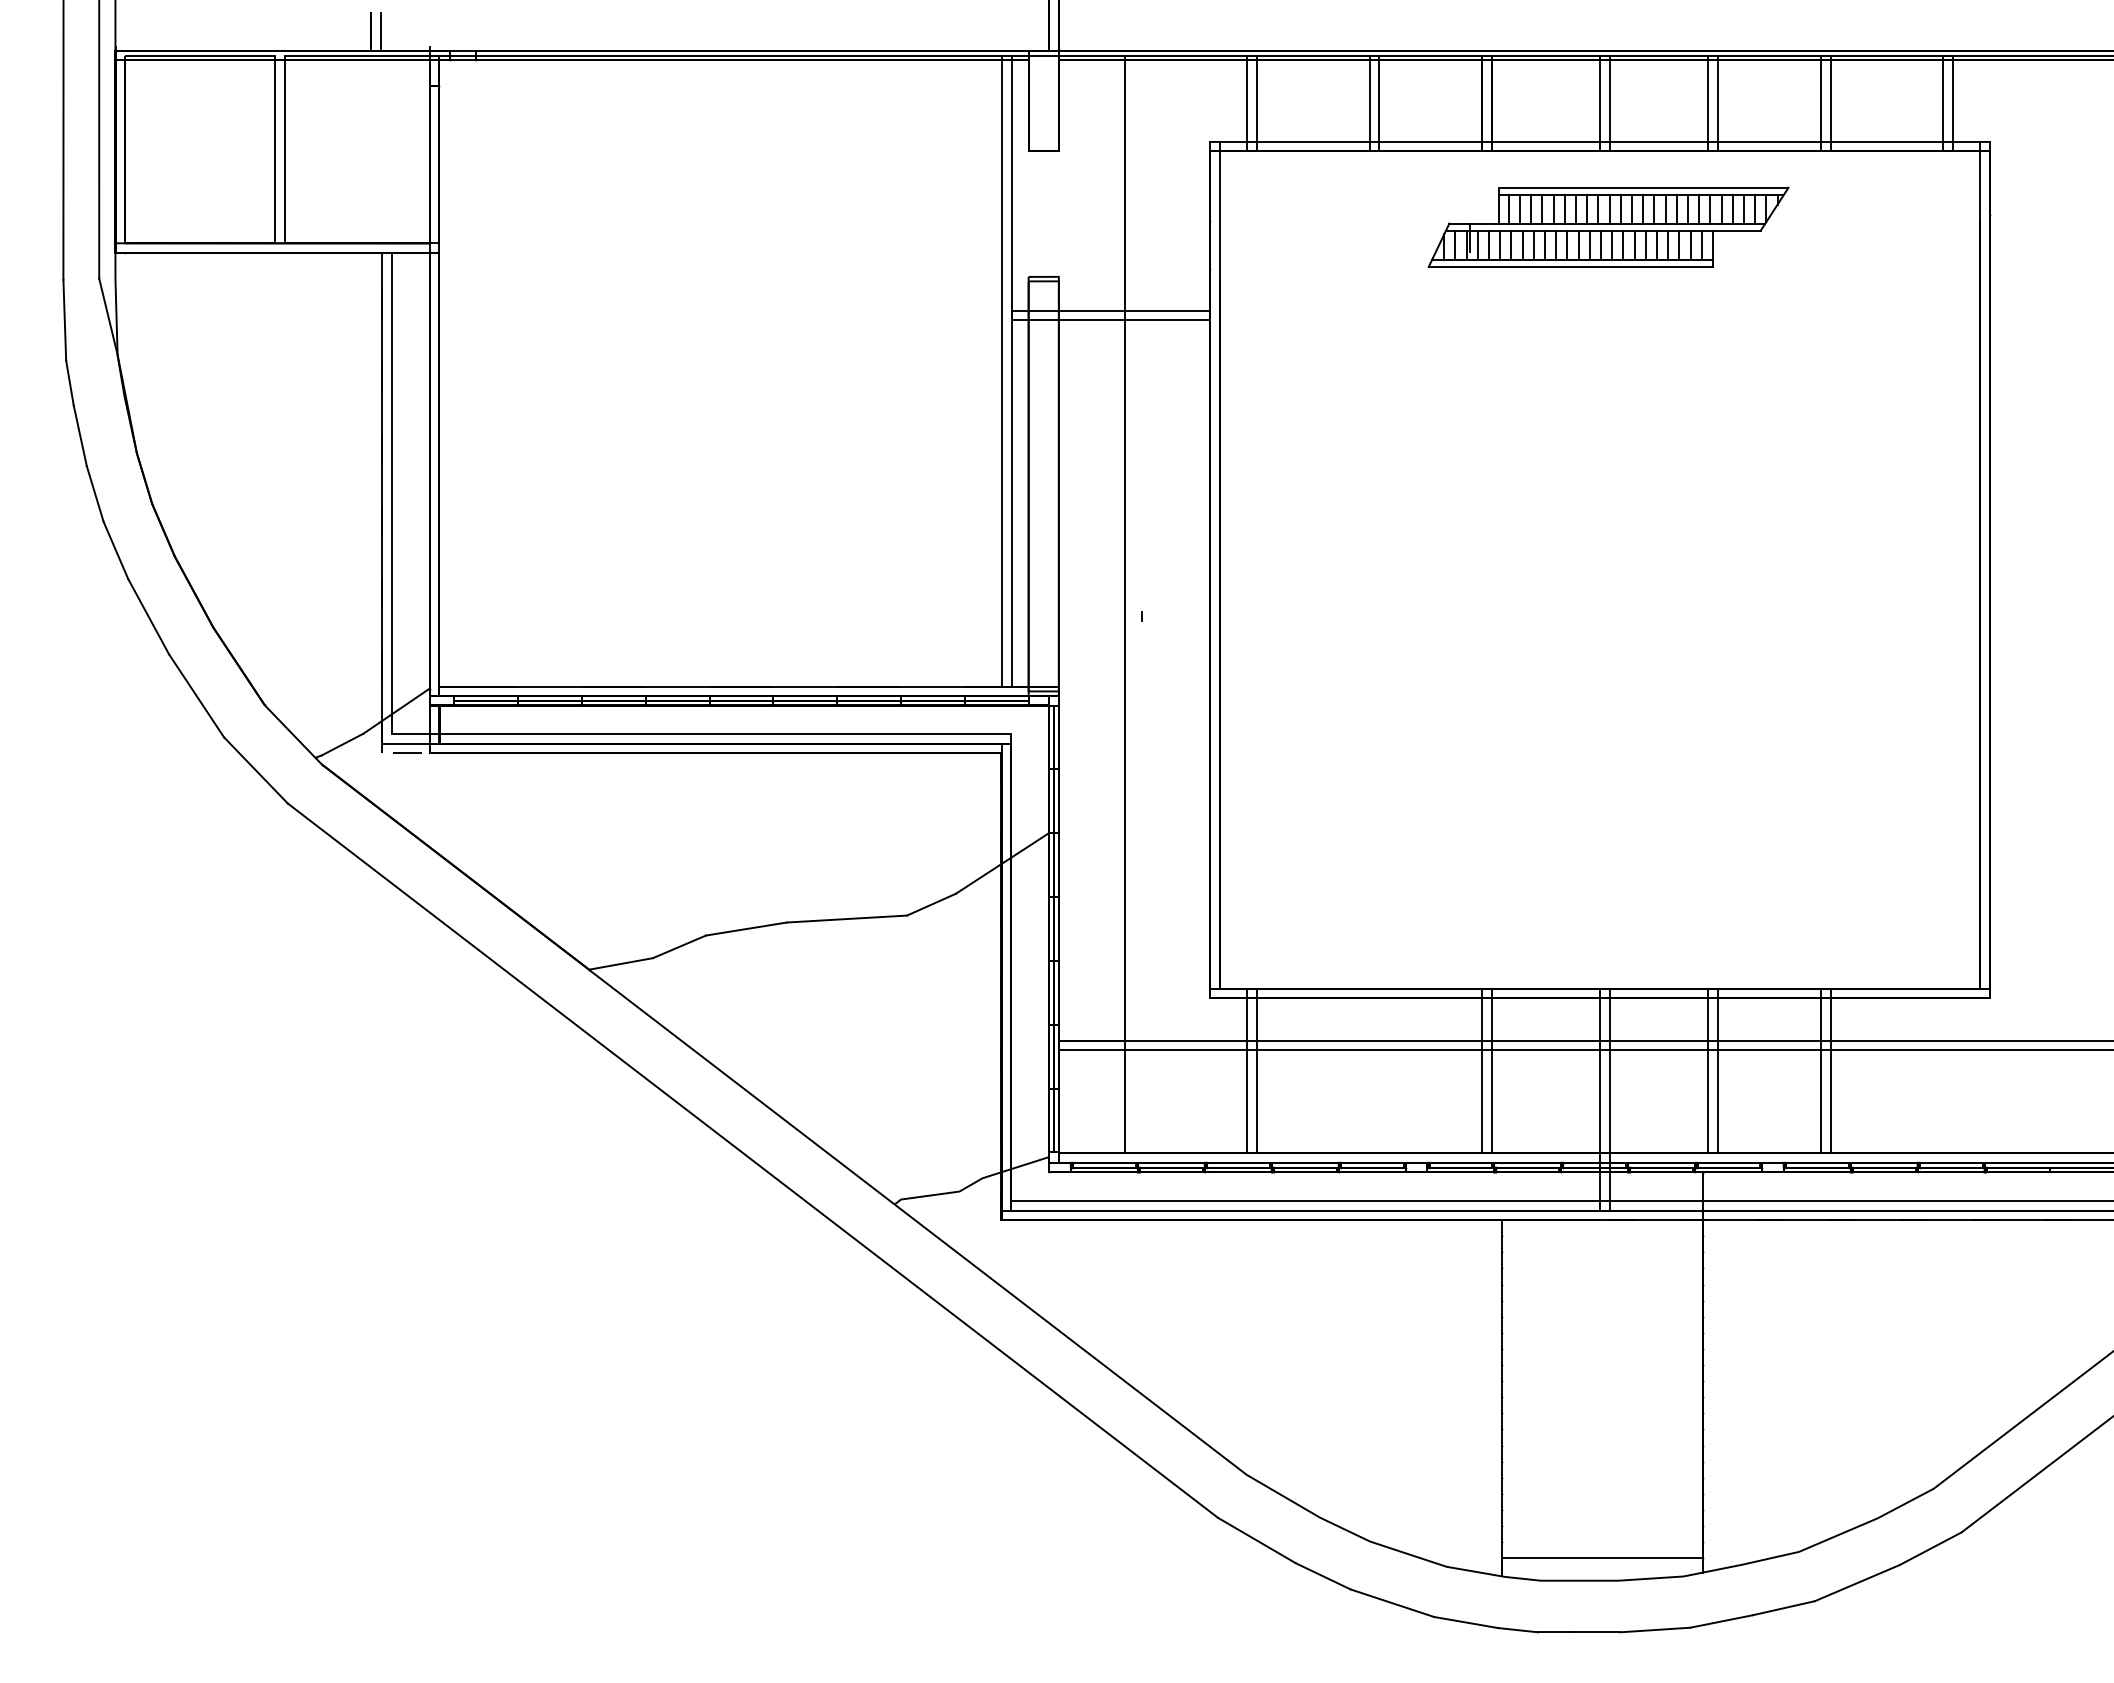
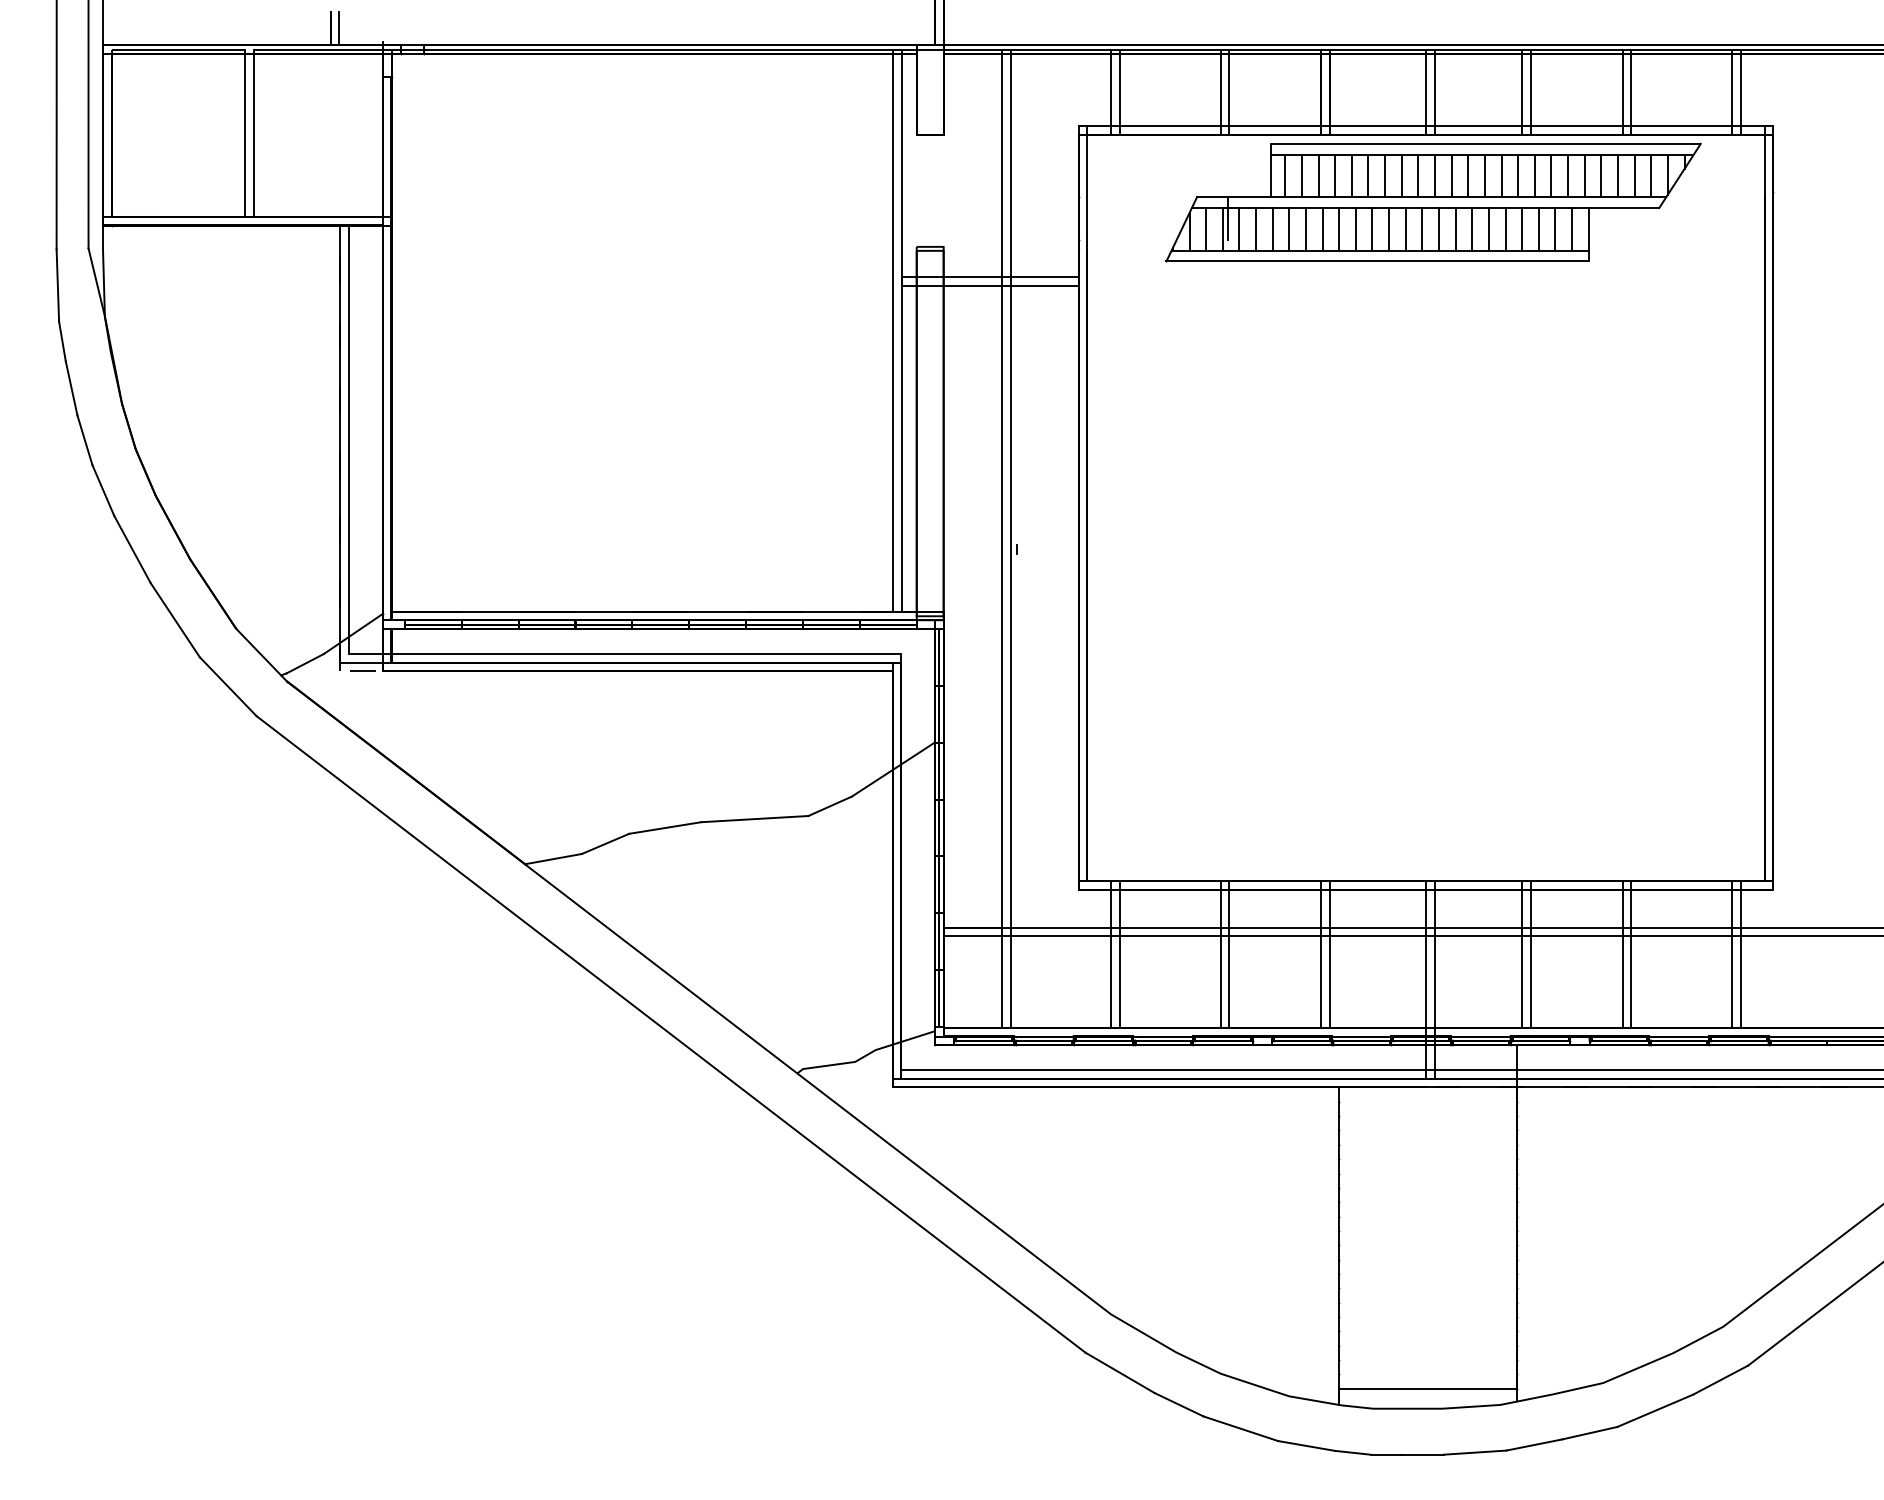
part: (1608, 227) -> (1433, 202), size x1.67
line: (1134, 604) -> (1011, 538), added
line: (1369, 1070) -> (1220, 954), added
line: (1379, 1070) -> (1229, 954), added
line: (1943, 1070) -> (1731, 954), added
line: (1953, 1070) -> (1740, 954), added

